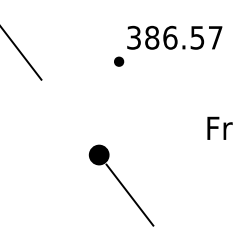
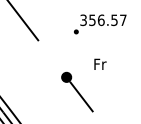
text: (152, 36) -> (92, 19), 386.57 -> 356.57
text: (220, 126) -> (100, 63), moved

